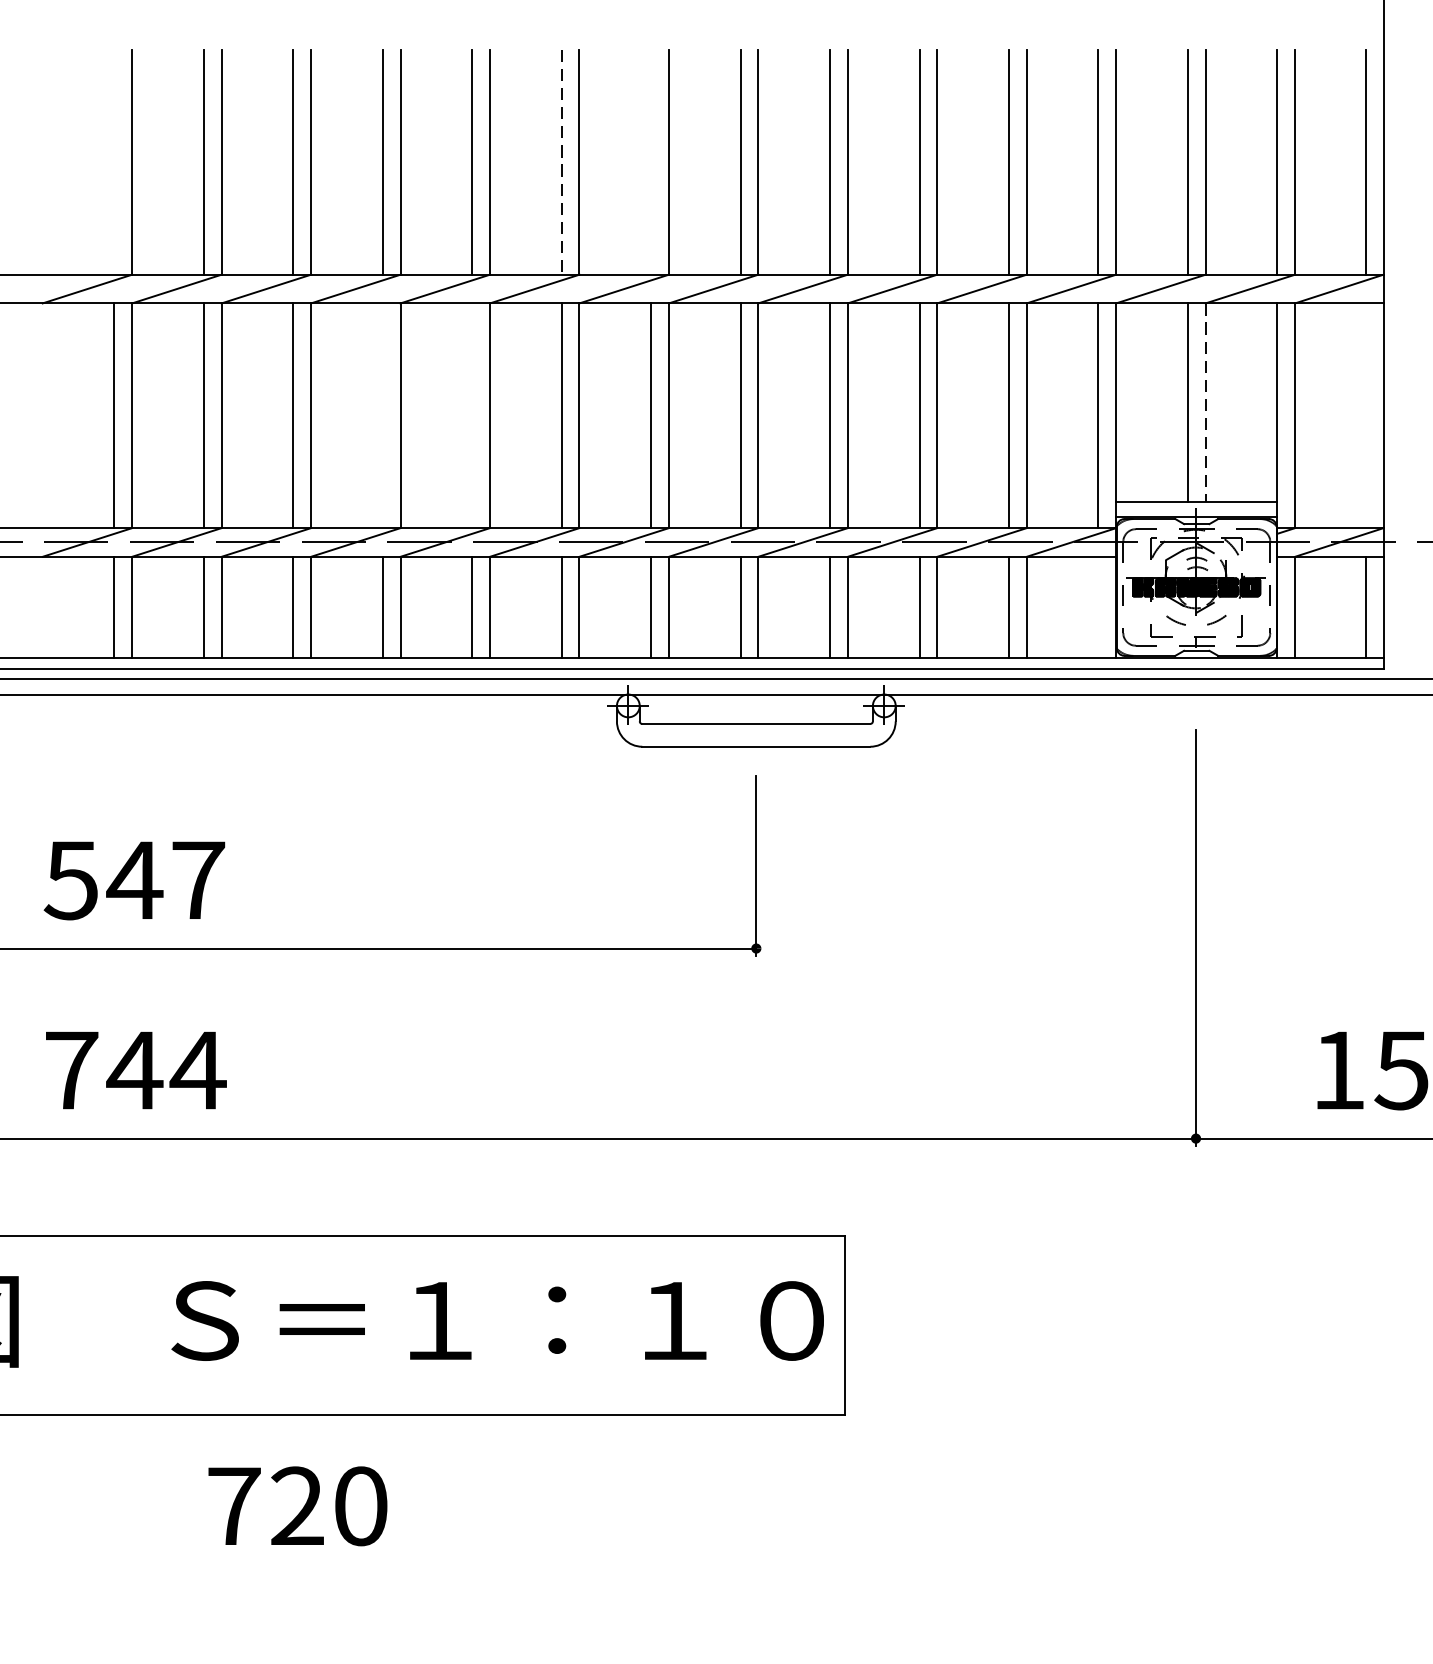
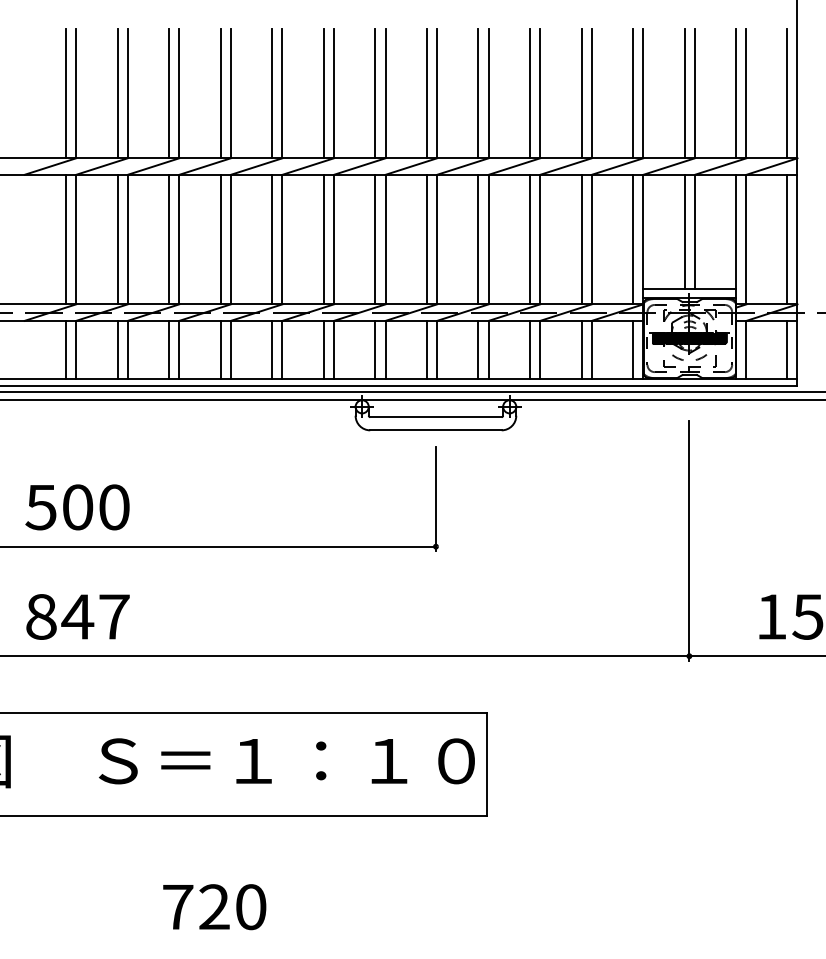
line: (113, 162) -> (65, 93), added
line: (561, 162) -> (323, 93), dashed -> solid
line: (651, 162) -> (375, 93), added
line: (1204, 403) -> (694, 232), dashed -> solid
line: (382, 415) -> (220, 239), added
line: (472, 415) -> (272, 239), added
line: (1366, 415) -> (787, 239), added
line: (1099, 606) -> (633, 349), added
text: (165, 880) -> (95, 507), 547 -> 500
text: (136, 1069) -> (78, 616), 744 -> 847
text: (297, 1506) -> (214, 907), moved

